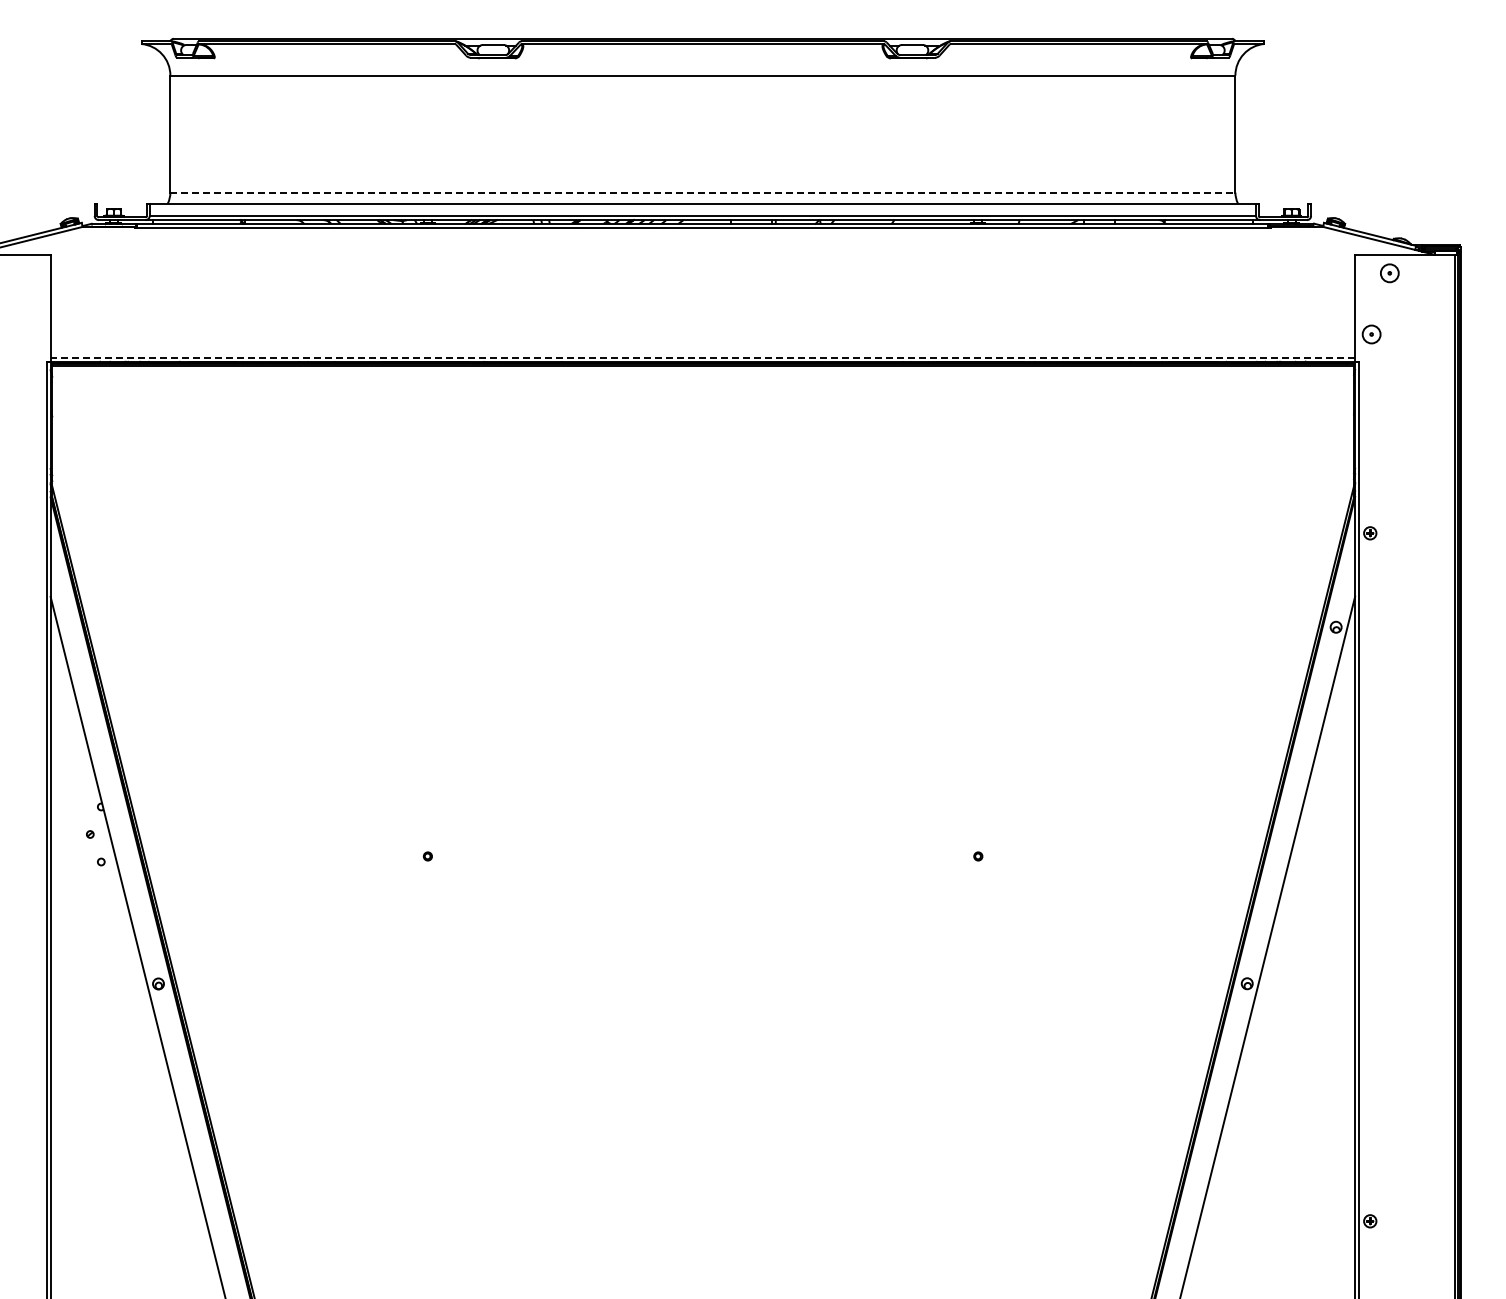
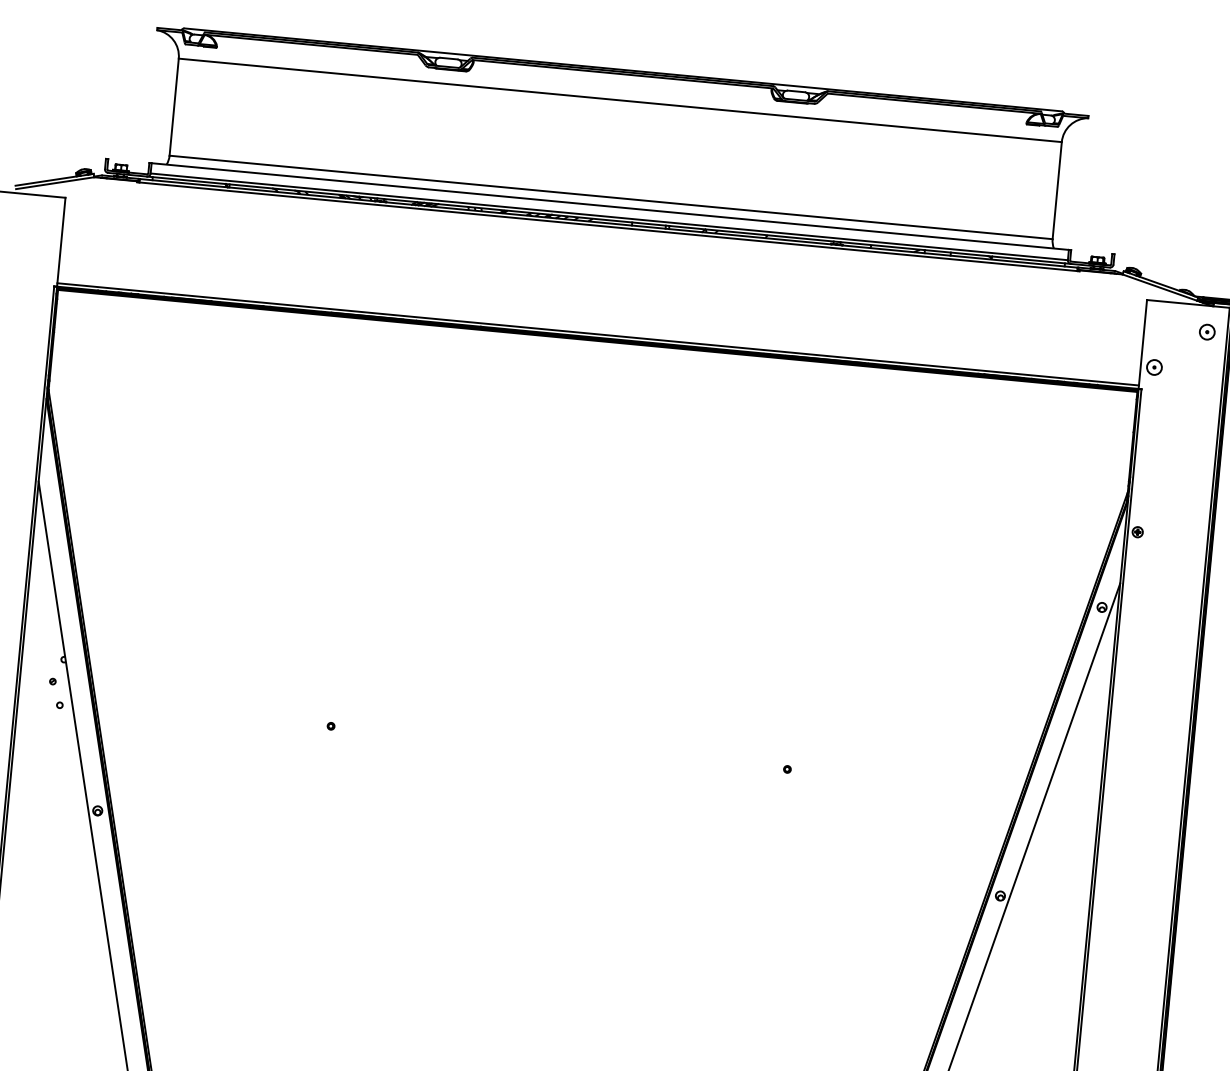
line: (702, 192) -> (610, 197), dashed -> solid
part: (1389, 273) -> (1207, 332), moved
line: (702, 357) -> (597, 334), dashed -> solid

